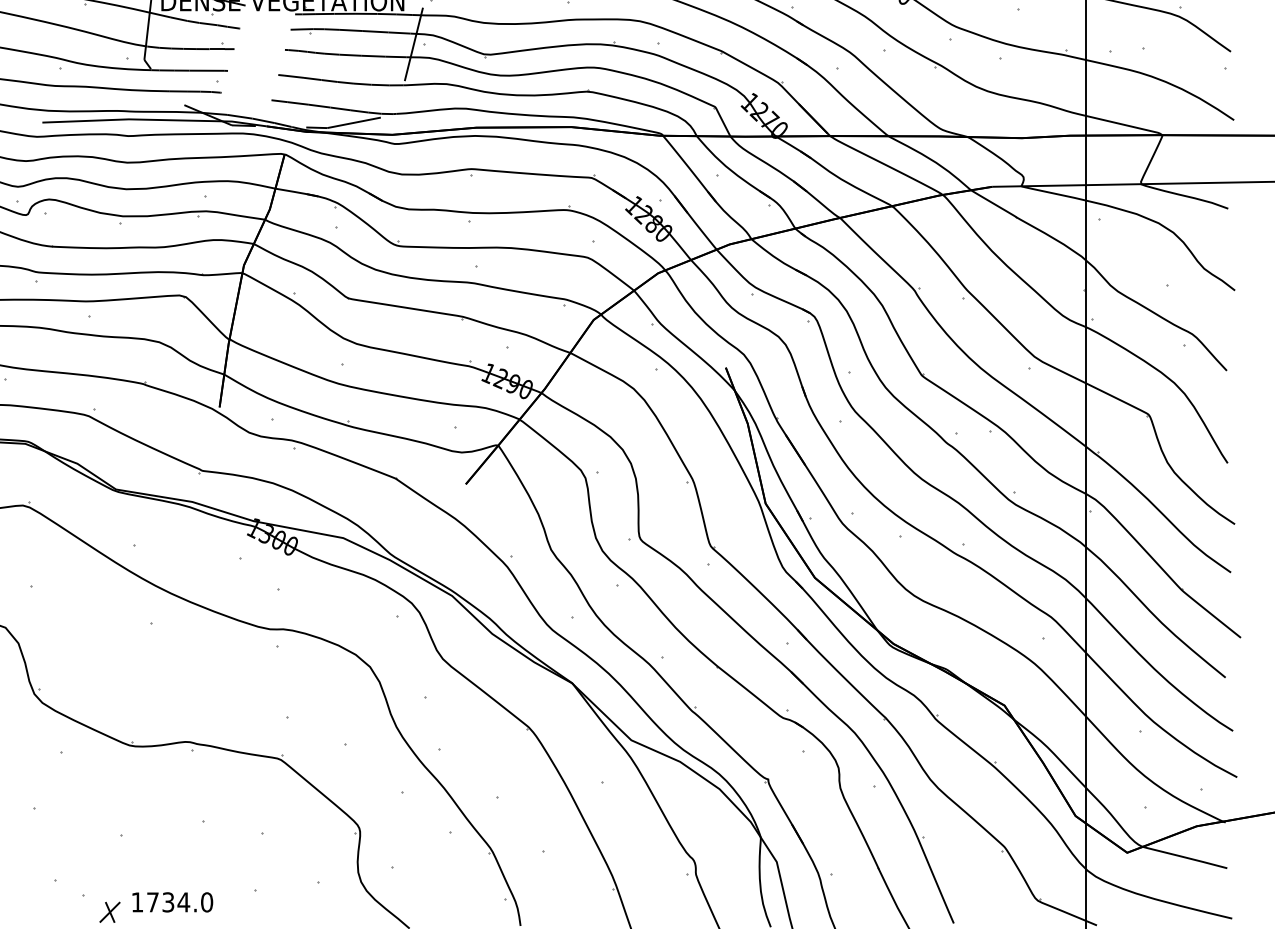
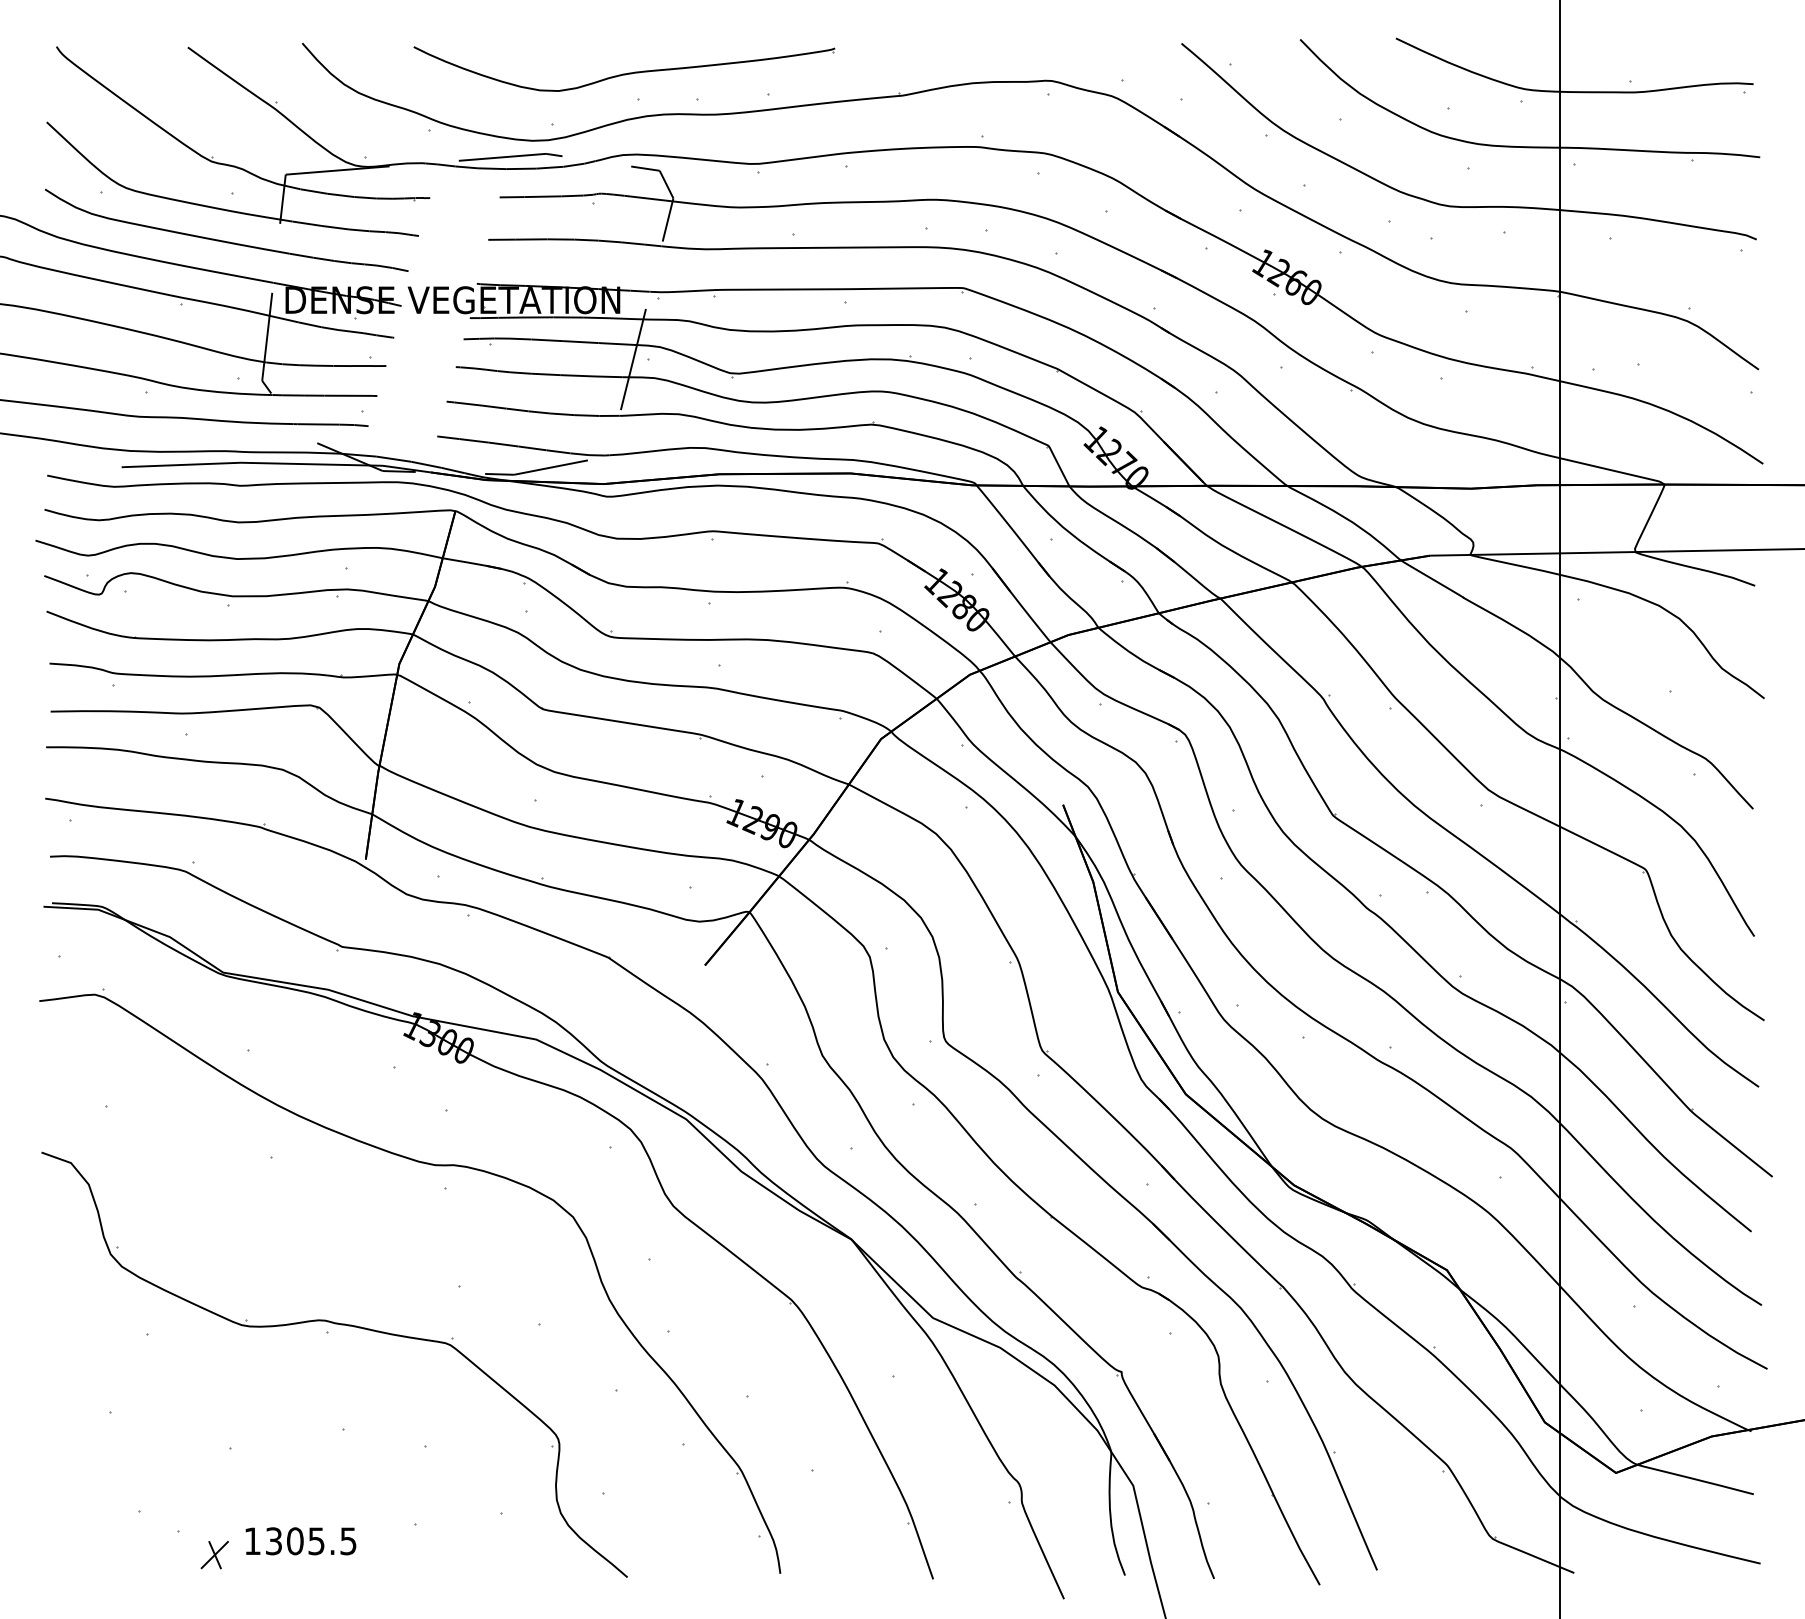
text: (180, 902) -> (311, 1541), 1734.0 -> 1305.5

